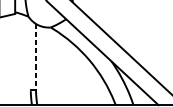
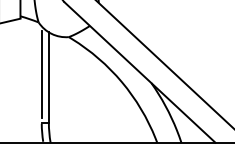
line: (30, 54) -> (41, 74), added
line: (35, 57) -> (48, 78), dashed -> solid

